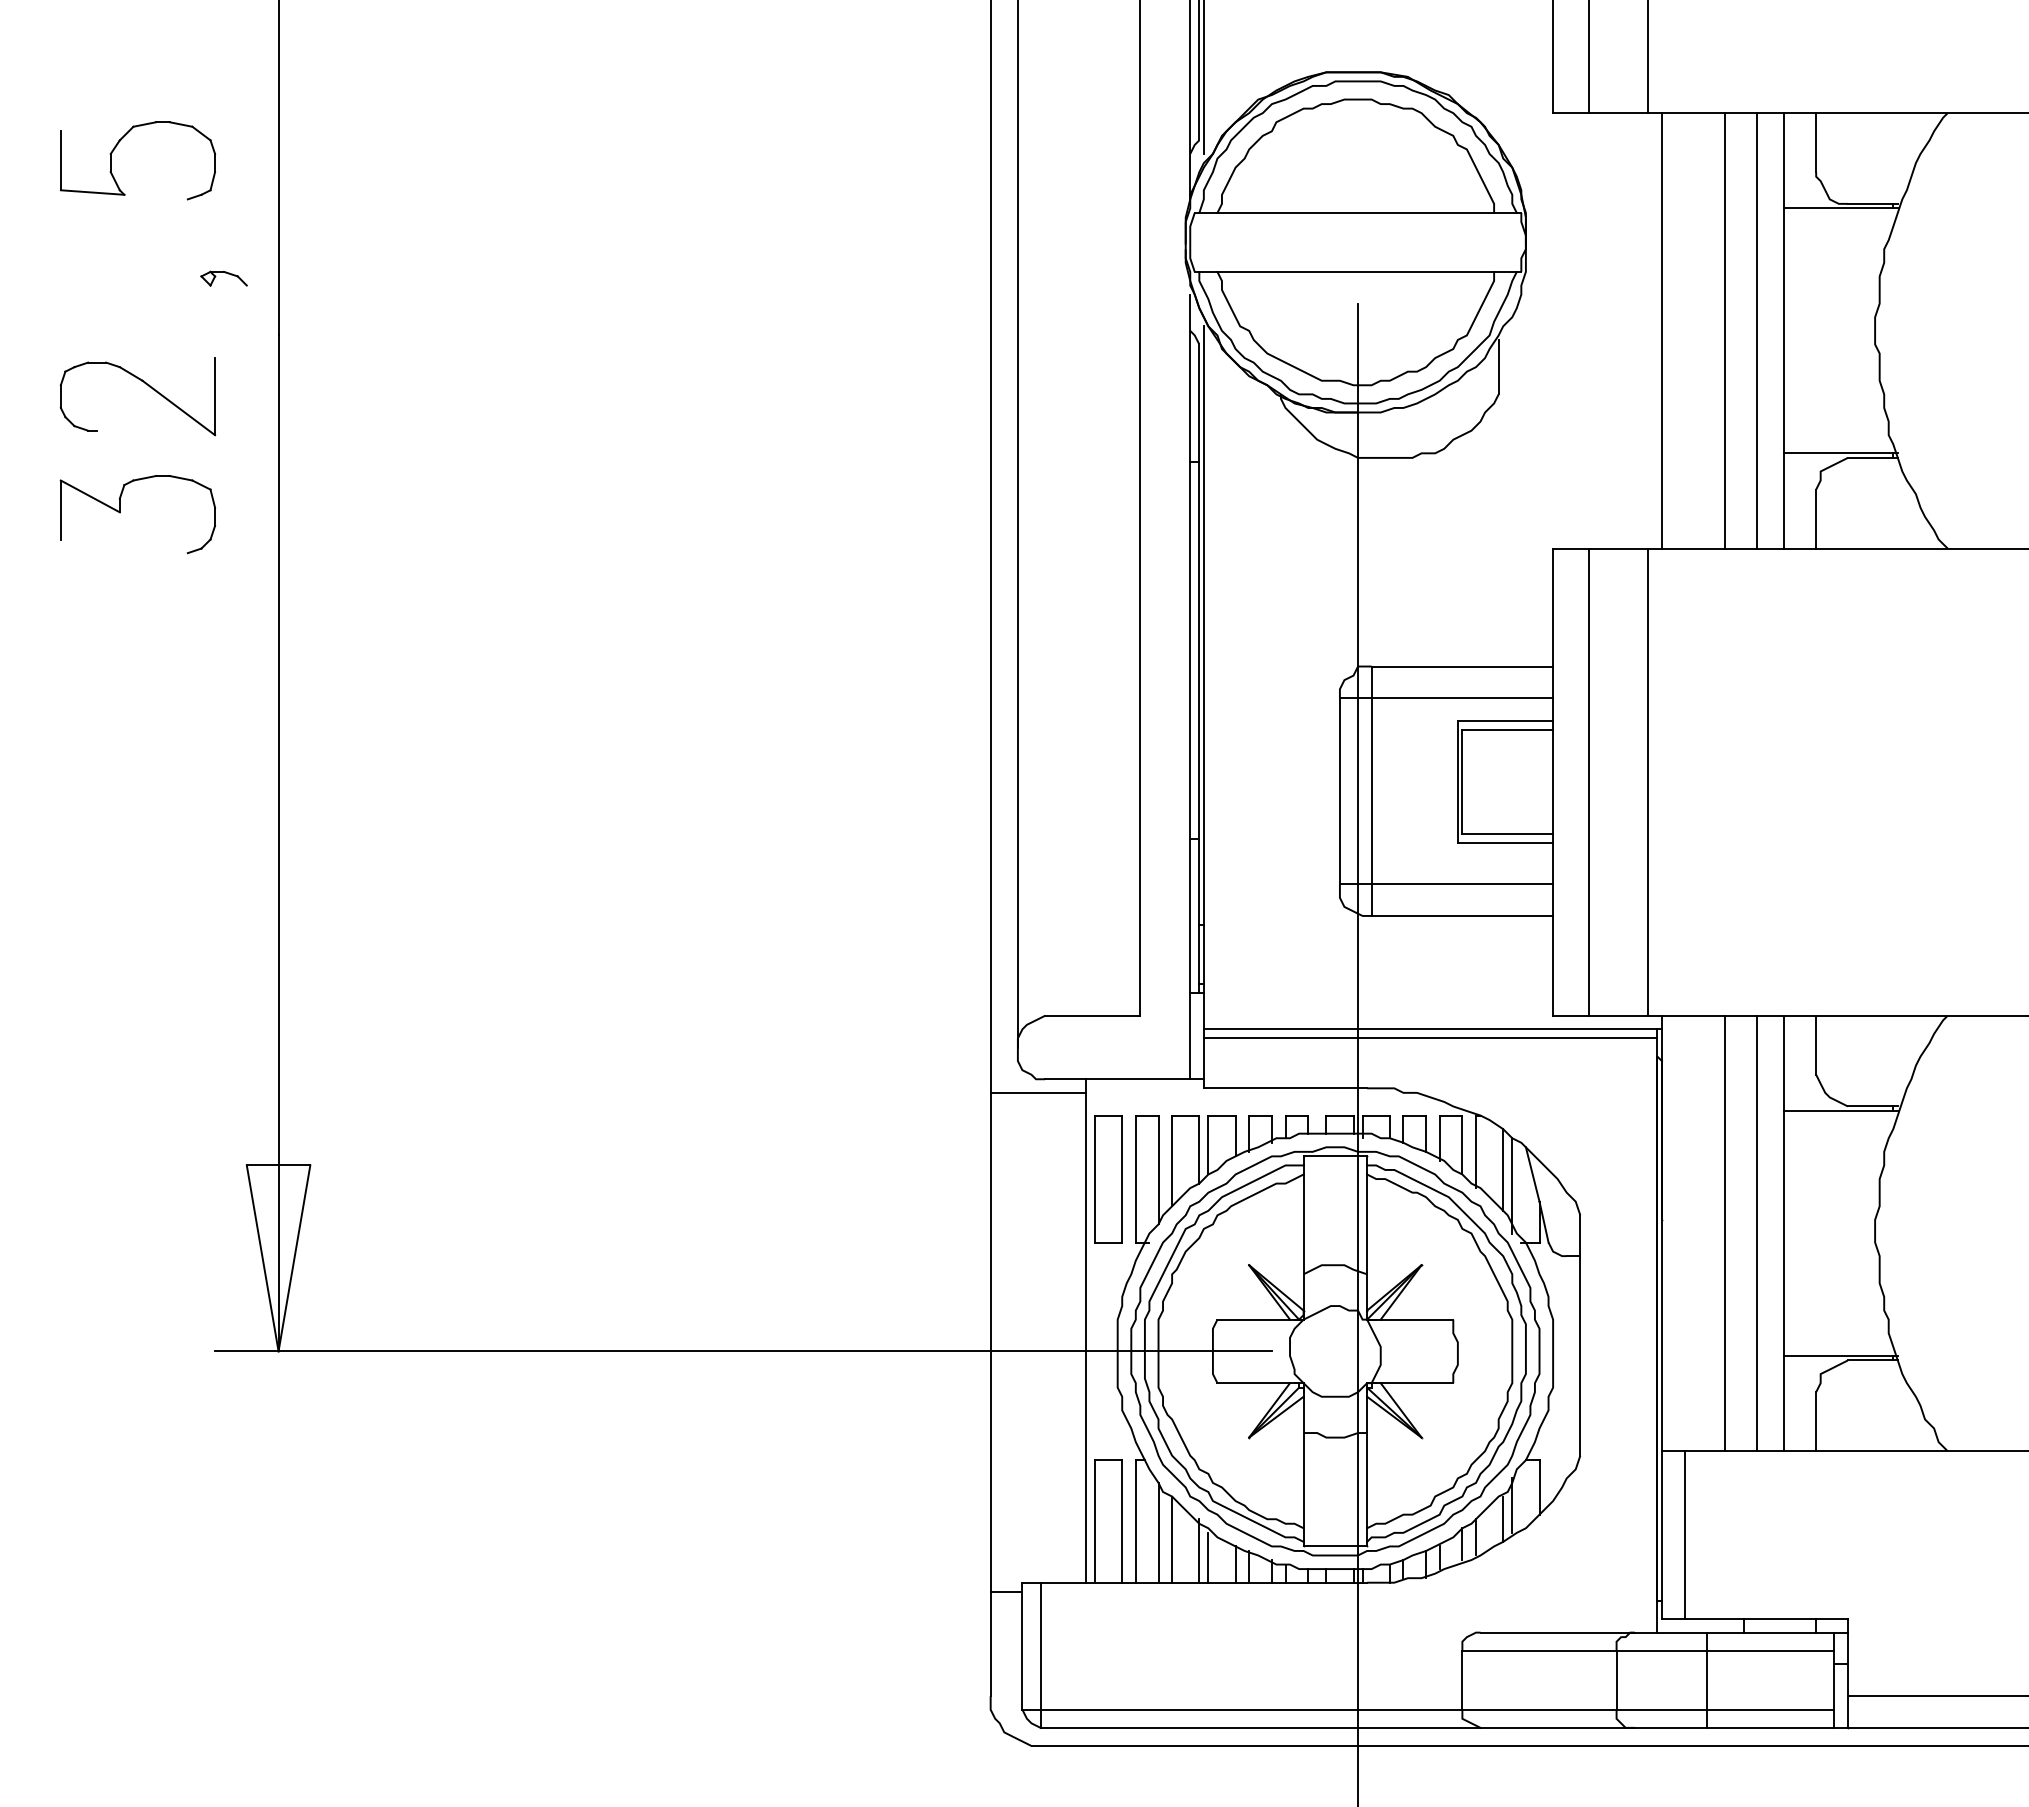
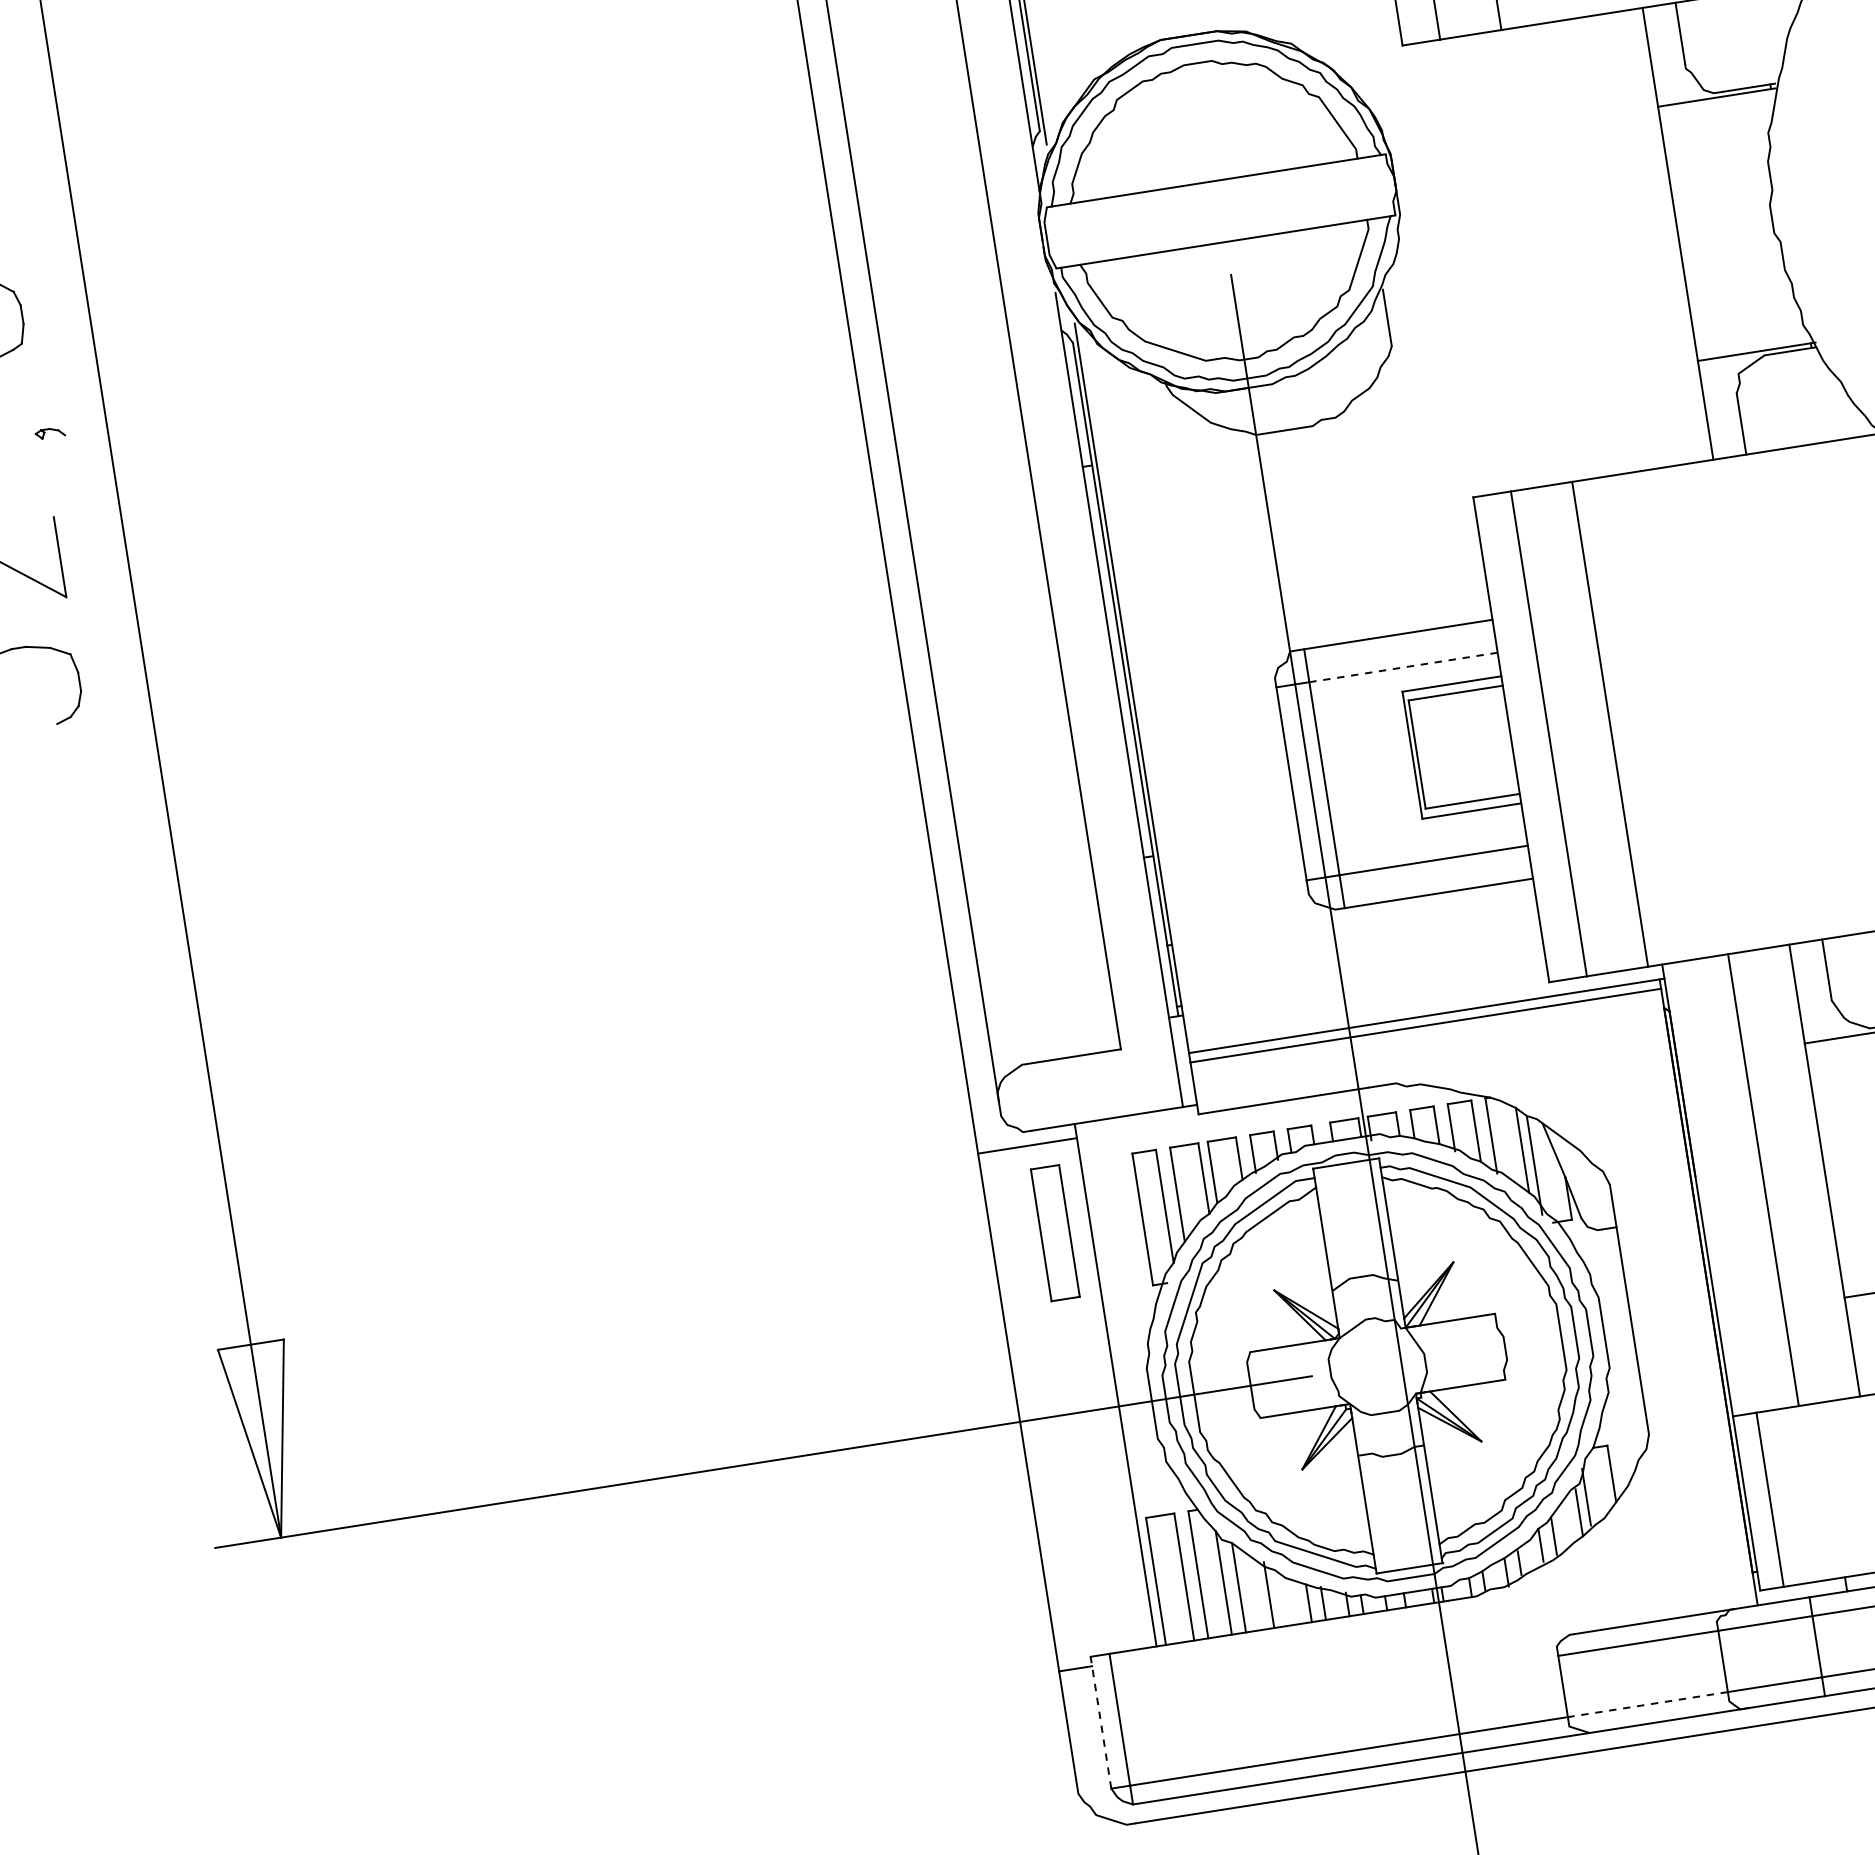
part: (223, 278) -> (49, 433), size x0.6
line: (1661, 330) -> (1550, 253), removed
line: (1725, 330) -> (1616, 243), removed
line: (1757, 330) -> (1650, 237), removed
line: (1462, 698) -> (1403, 667), solid -> dashed
part: (1108, 1179) -> (1055, 1233), moved
line: (1757, 1233) -> (1796, 1174), removed
line: (1208, 1557) -> (1279, 1600), removed
line: (1022, 1646) -> (1101, 1722), solid -> dashed
line: (1538, 1709) -> (1646, 1704), solid -> dashed

